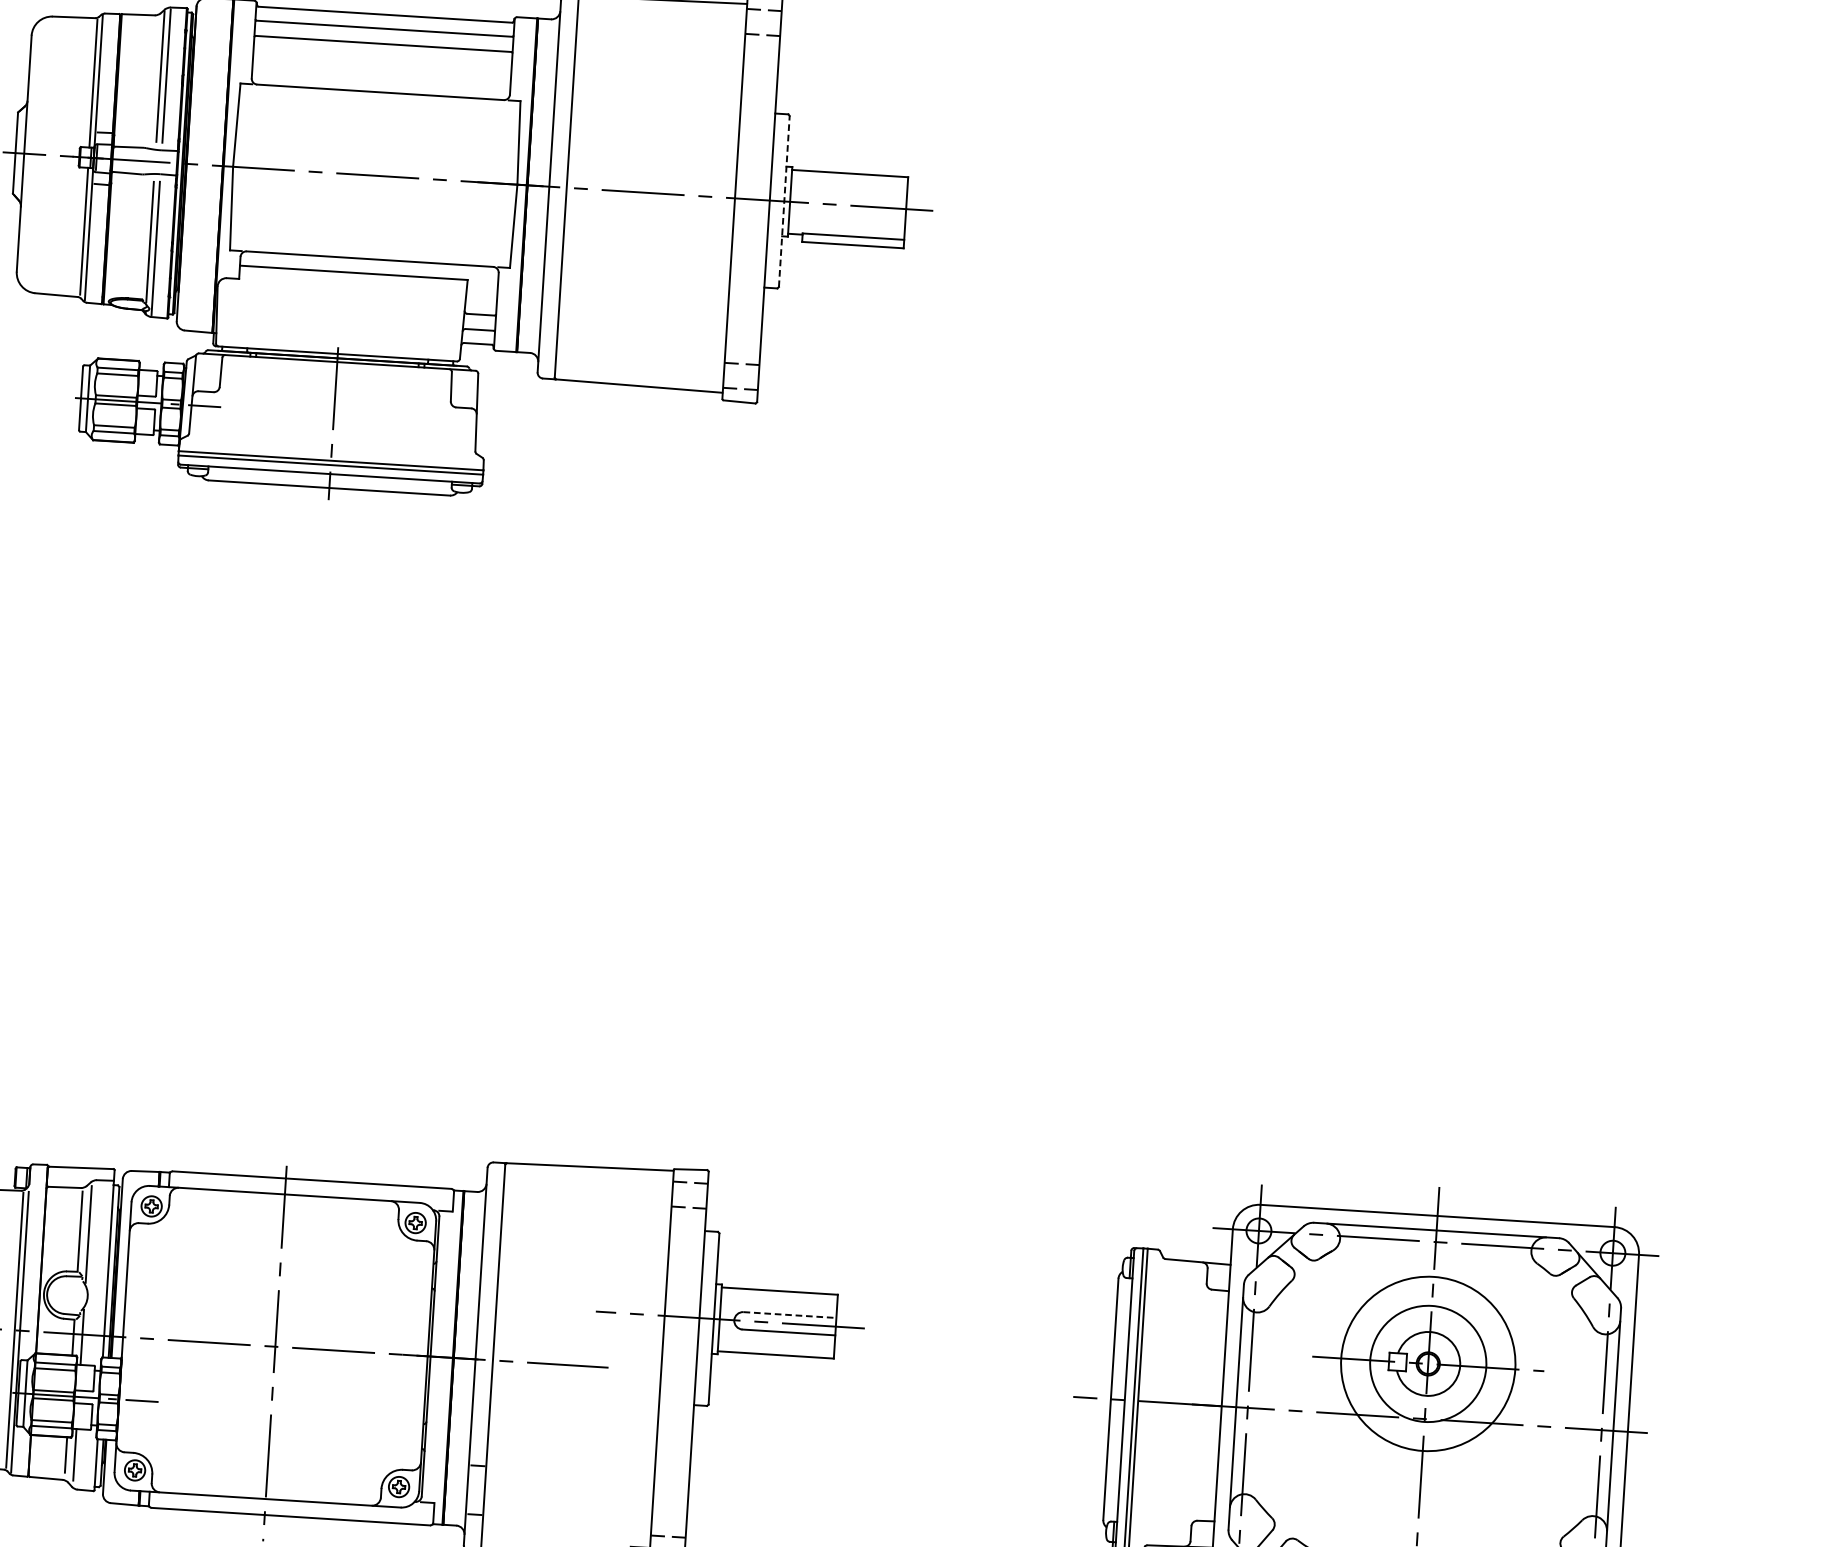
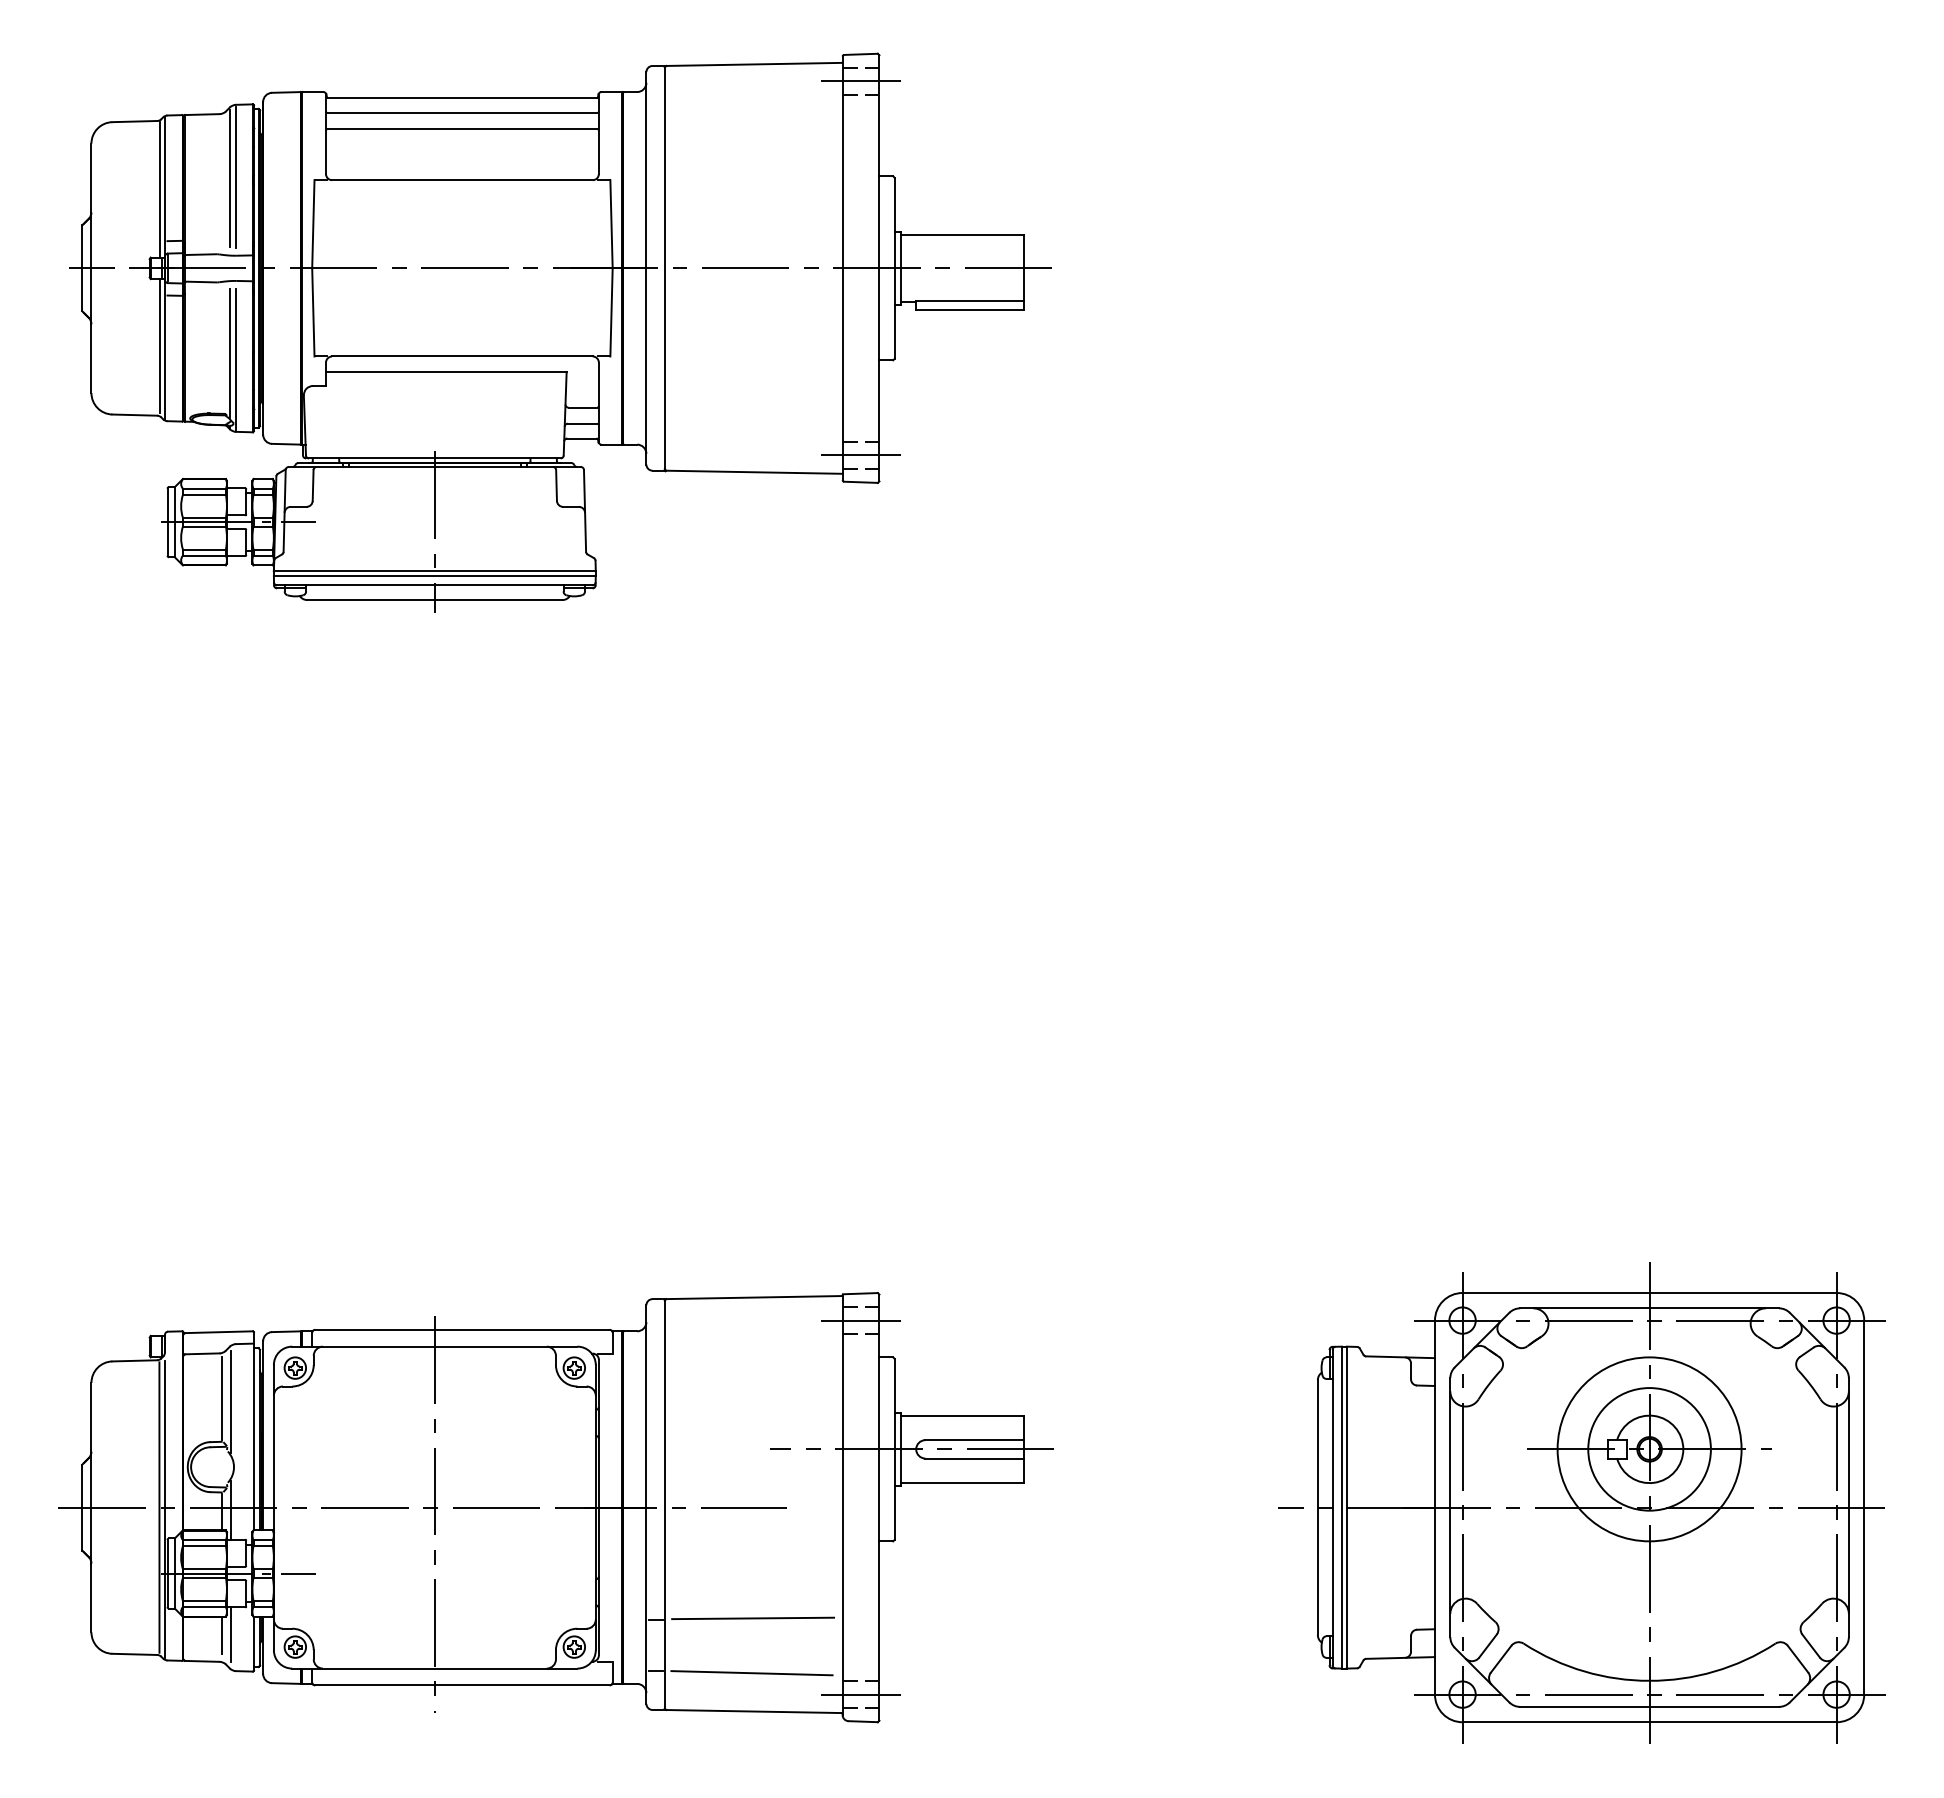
line: (763, 22) -> (860, 81), added
line: (784, 200) -> (894, 267), dashed -> solid
line: (740, 376) -> (860, 455), added
line: (689, 1195) -> (860, 1320), added
line: (790, 1315) -> (974, 1440), dashed -> solid
line: (570, 1470) -> (753, 1618), added
line: (565, 1522) -> (751, 1673), added

